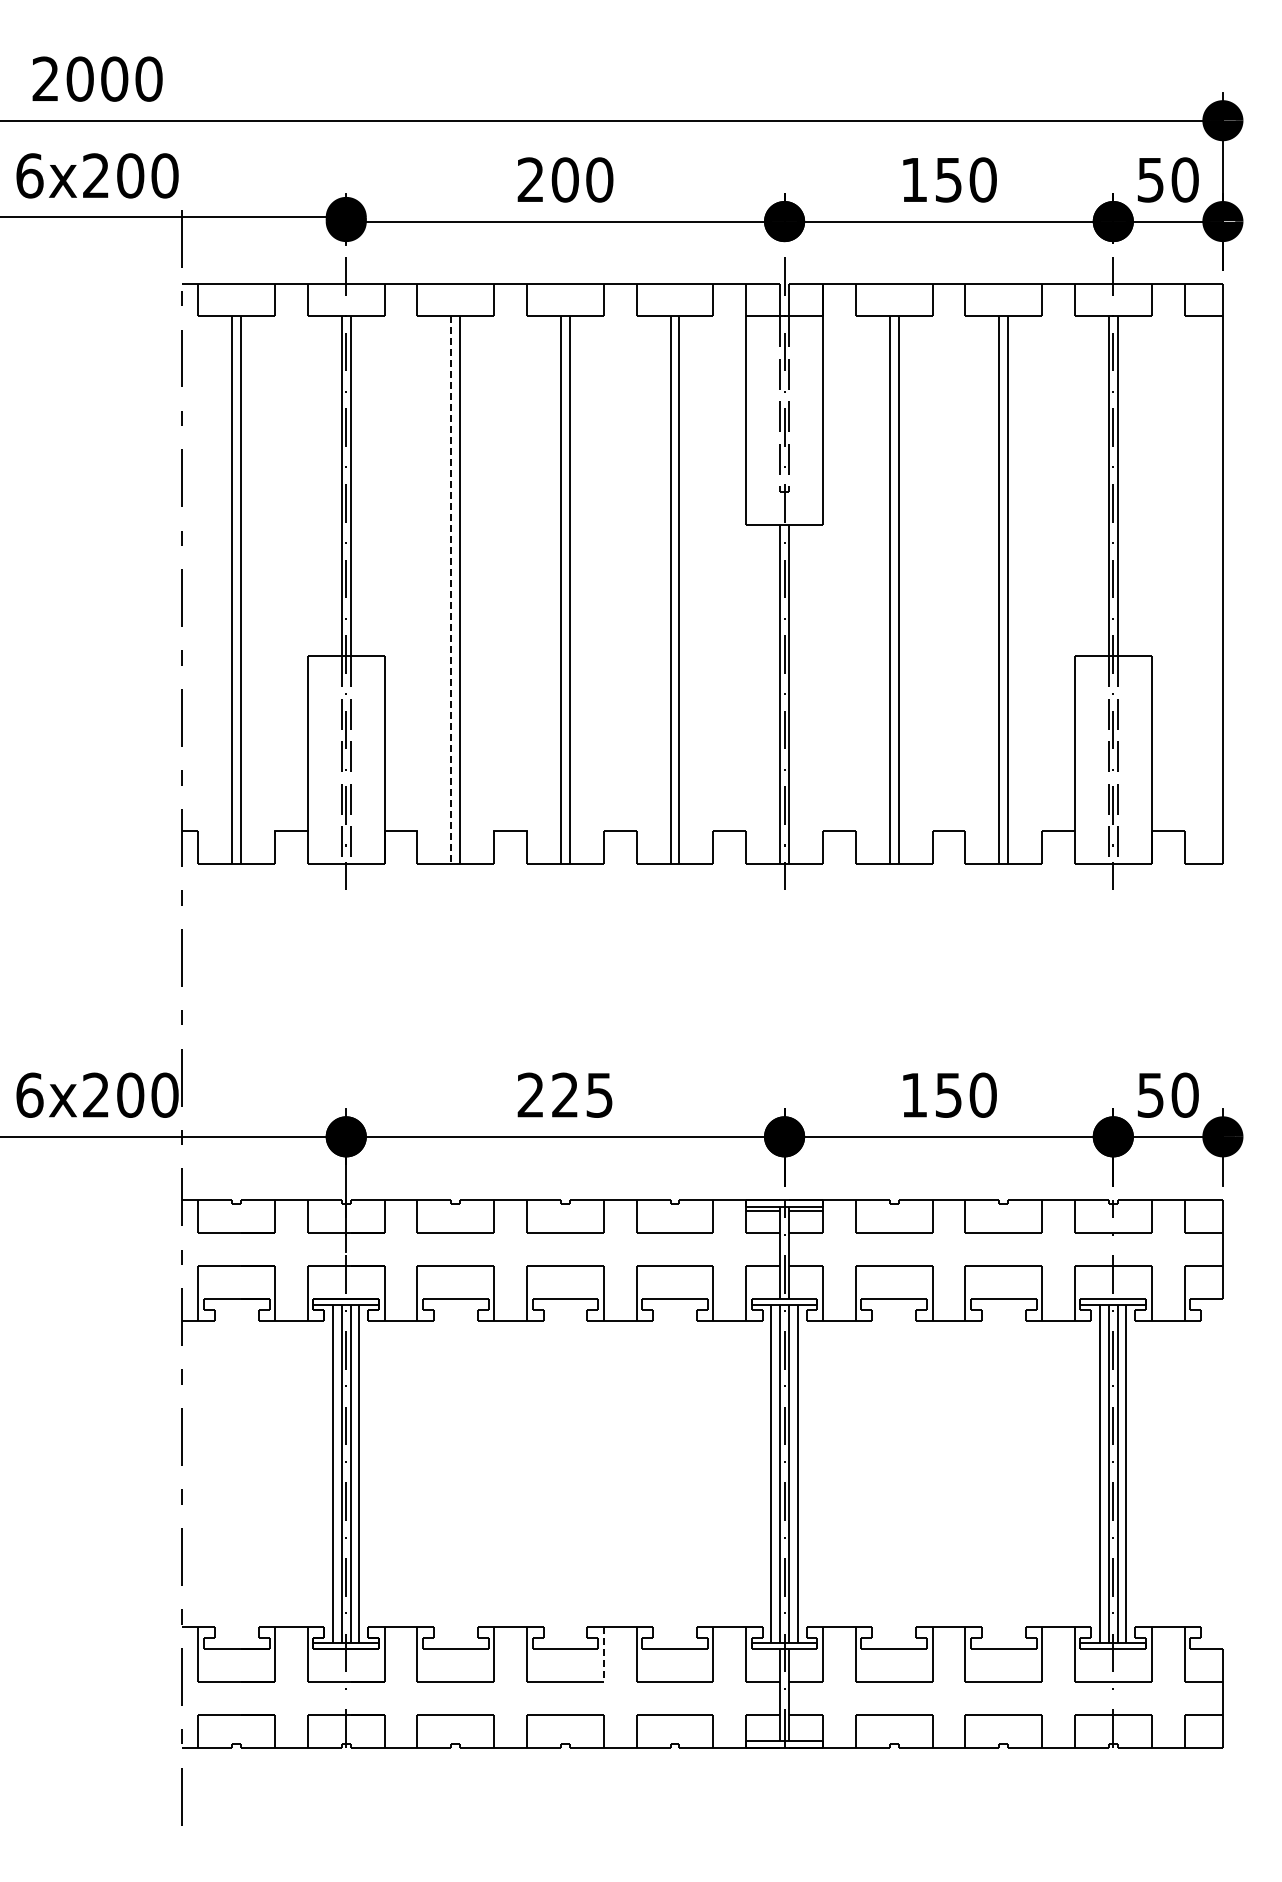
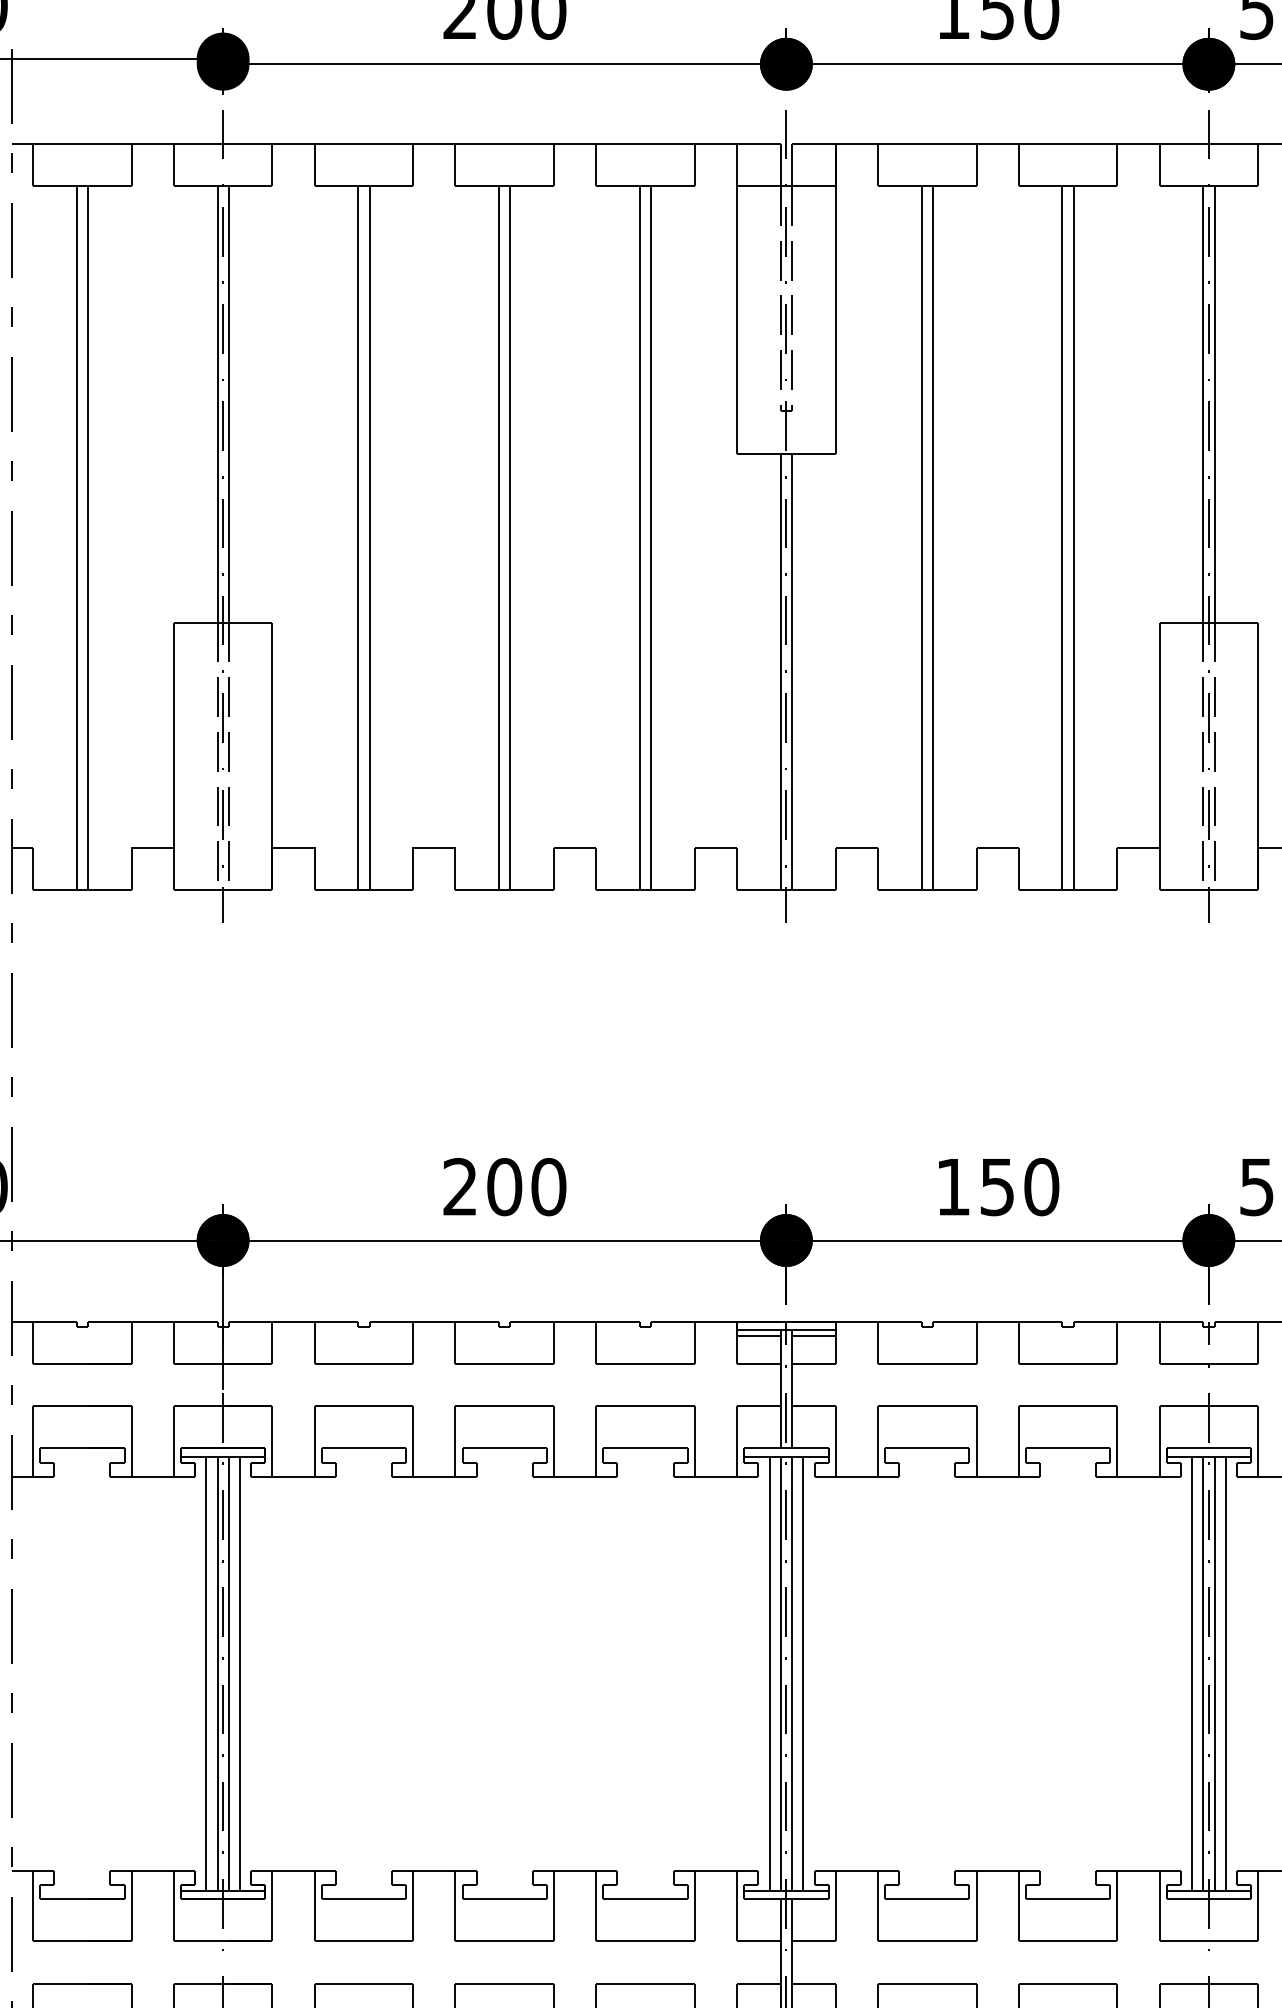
line: (451, 590) -> (358, 538), dashed -> solid
text: (582, 1094) -> (526, 1186), 225 -> 200
line: (603, 1655) -> (553, 1907), dashed -> solid

